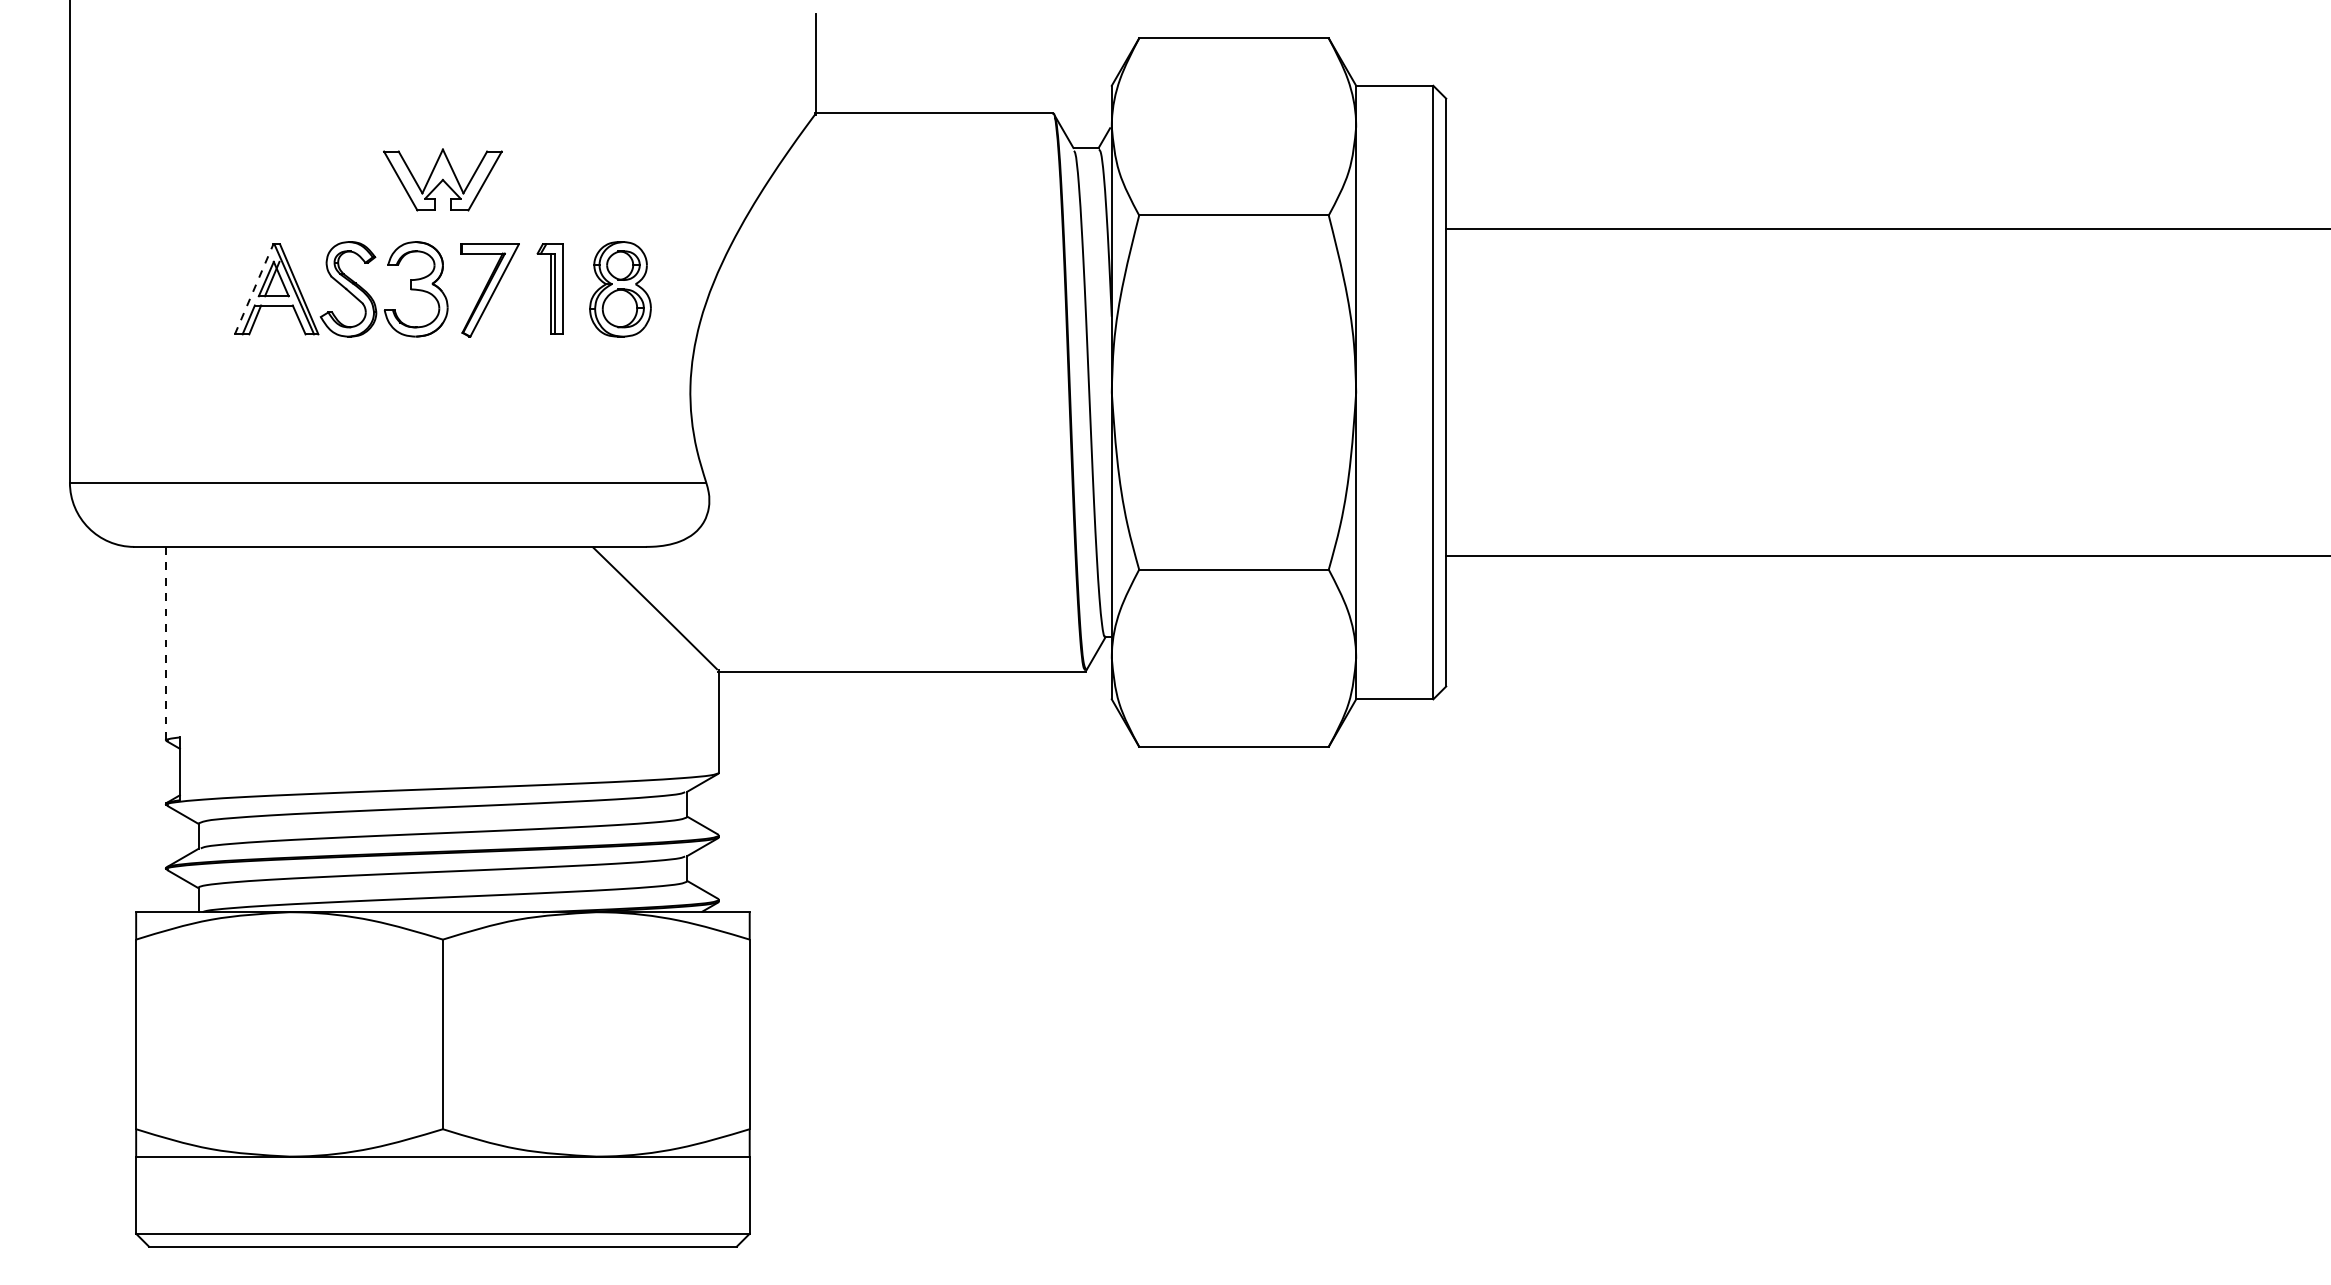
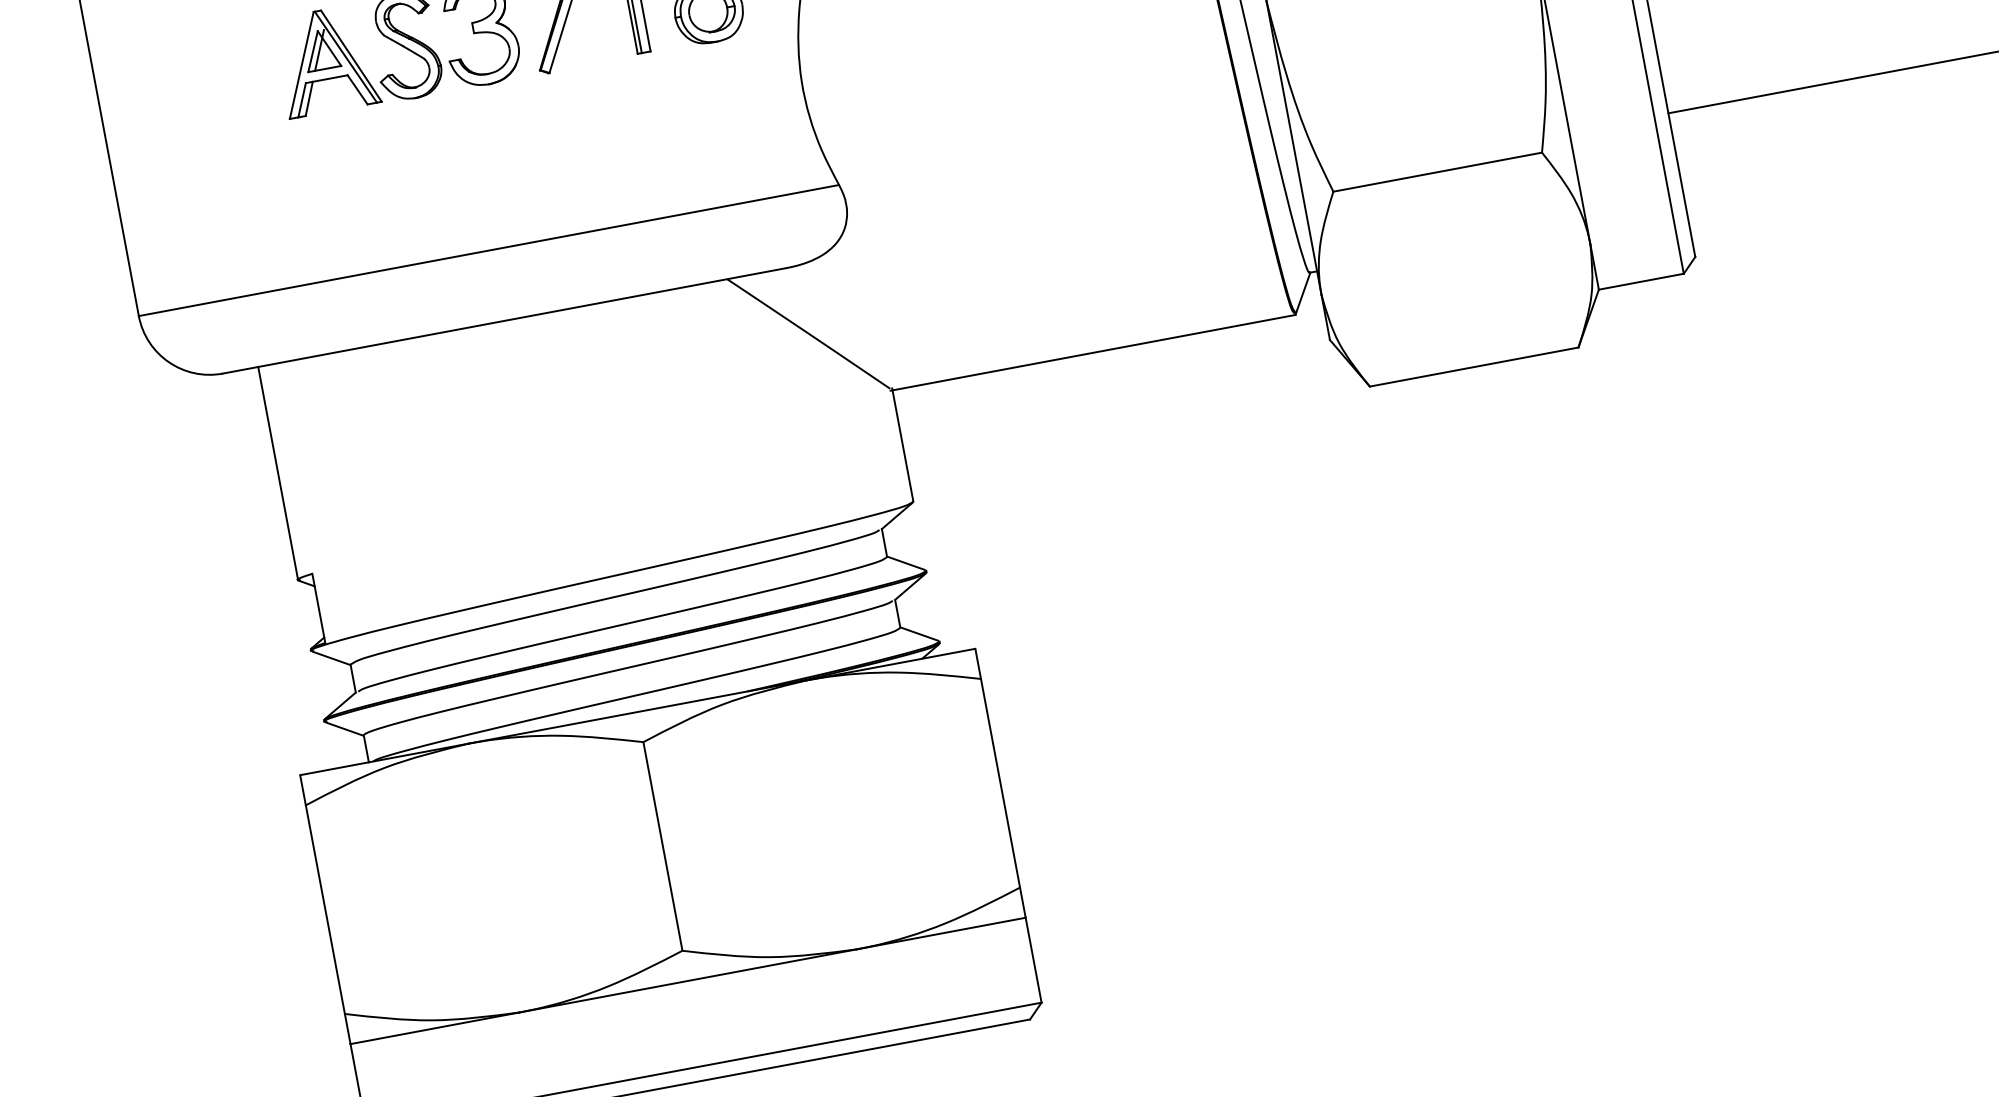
line: (254, 289) -> (302, 65), dashed -> solid
line: (166, 643) -> (278, 473), dashed -> solid

